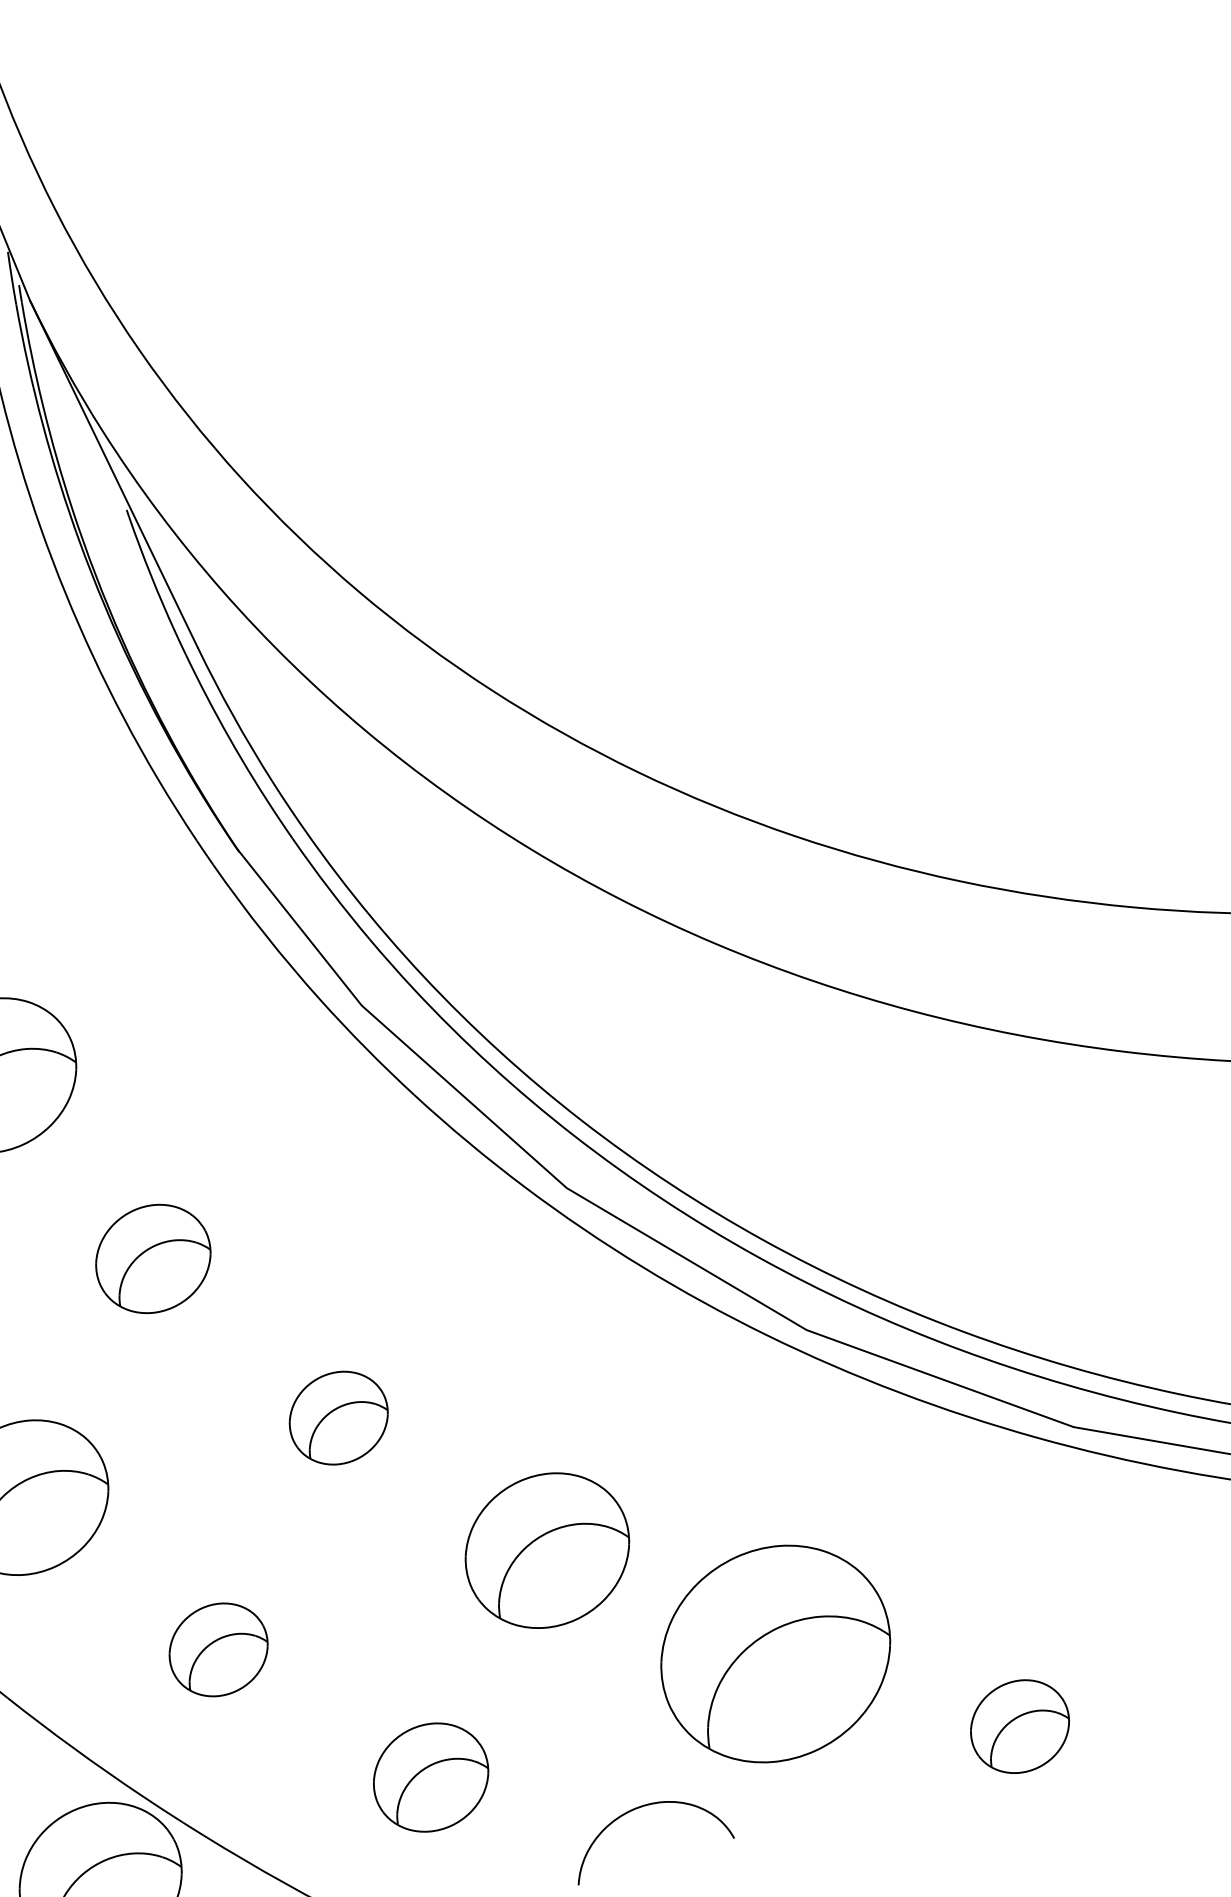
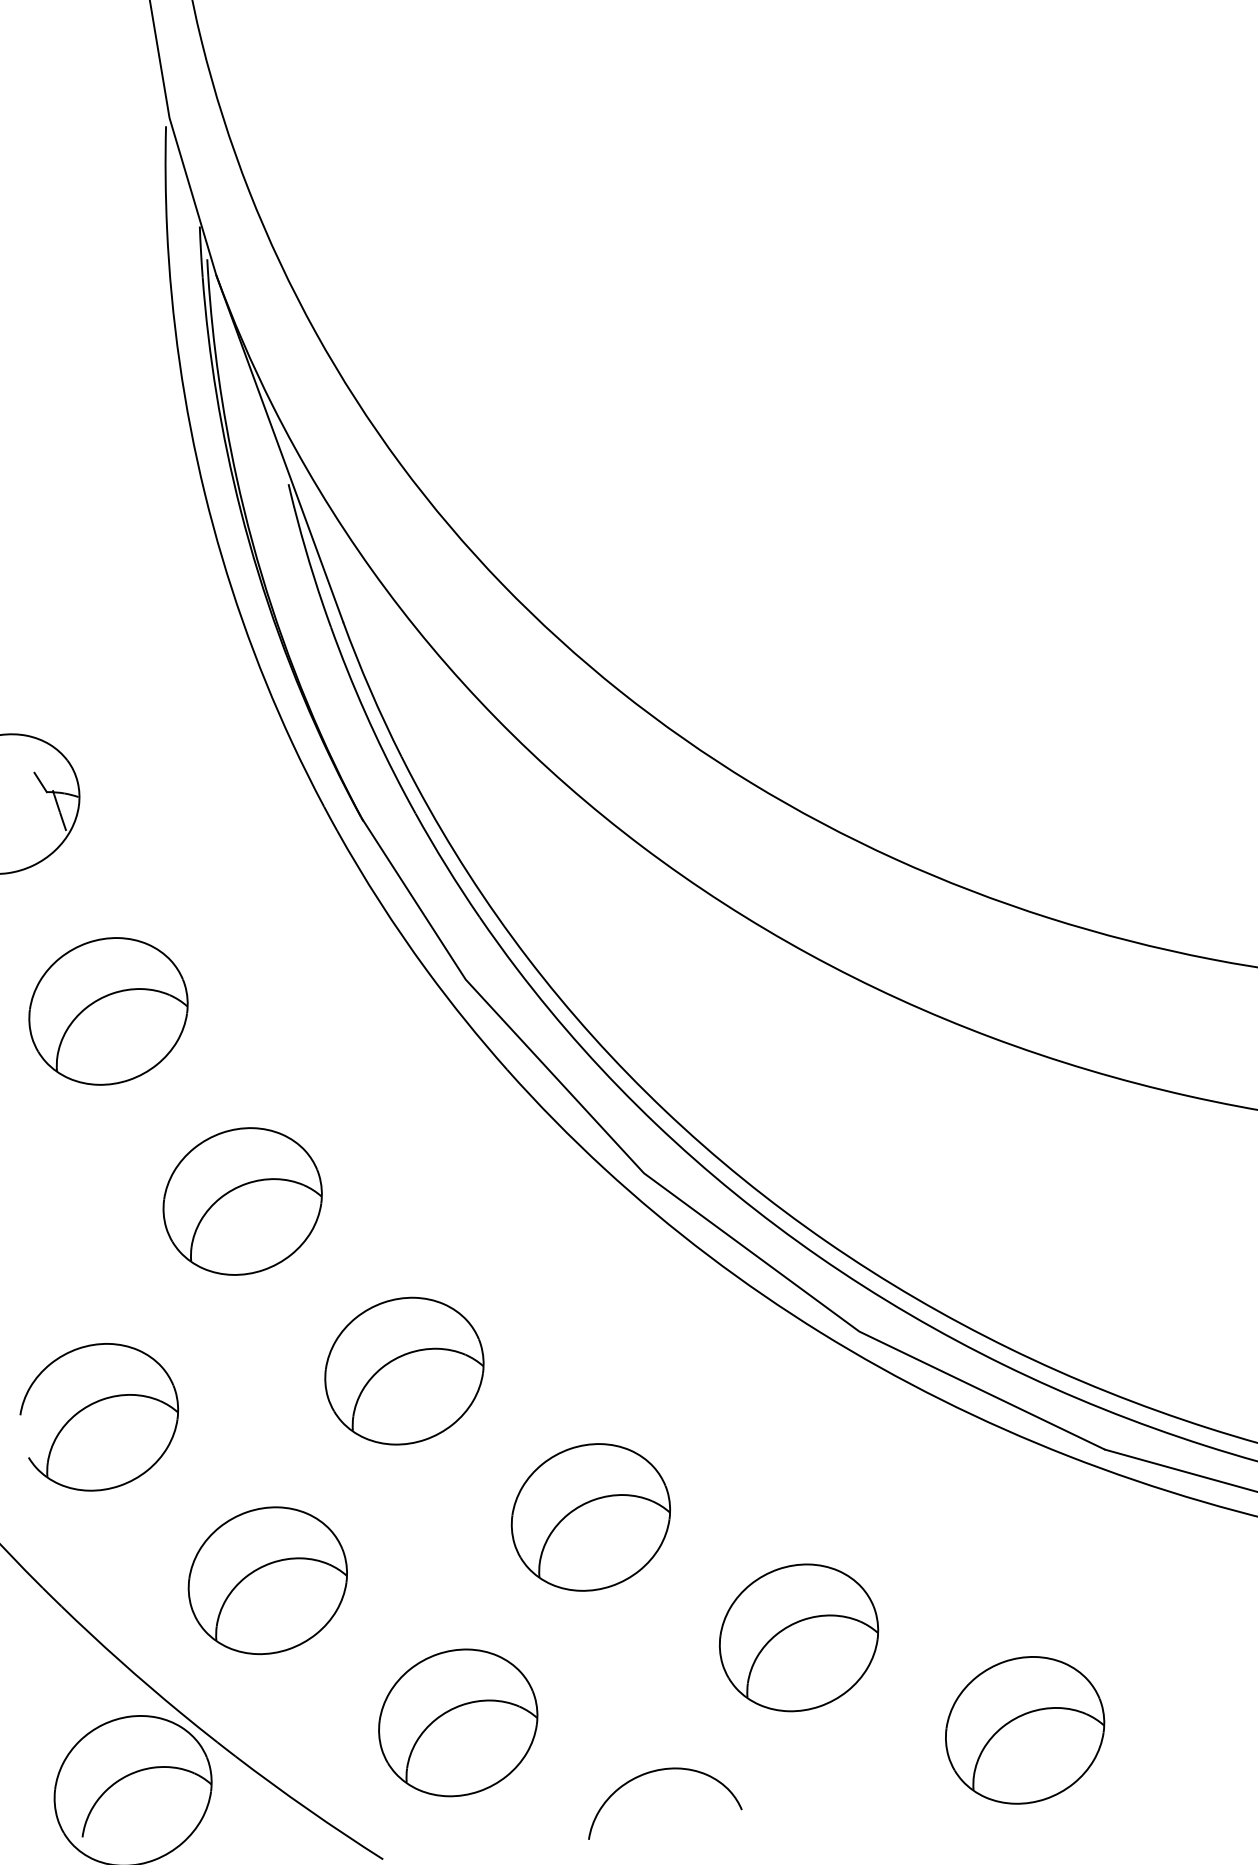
part: (153, 1258) -> (242, 1201), size x1.43
part: (338, 1417) -> (404, 1370), size x1.67
part: (218, 1649) -> (267, 1580), size x1.67
part: (775, 1653) -> (798, 1637), size x0.71
part: (1020, 1726) -> (1025, 1730), size x1.67
part: (431, 1777) -> (458, 1722), size x1.43

